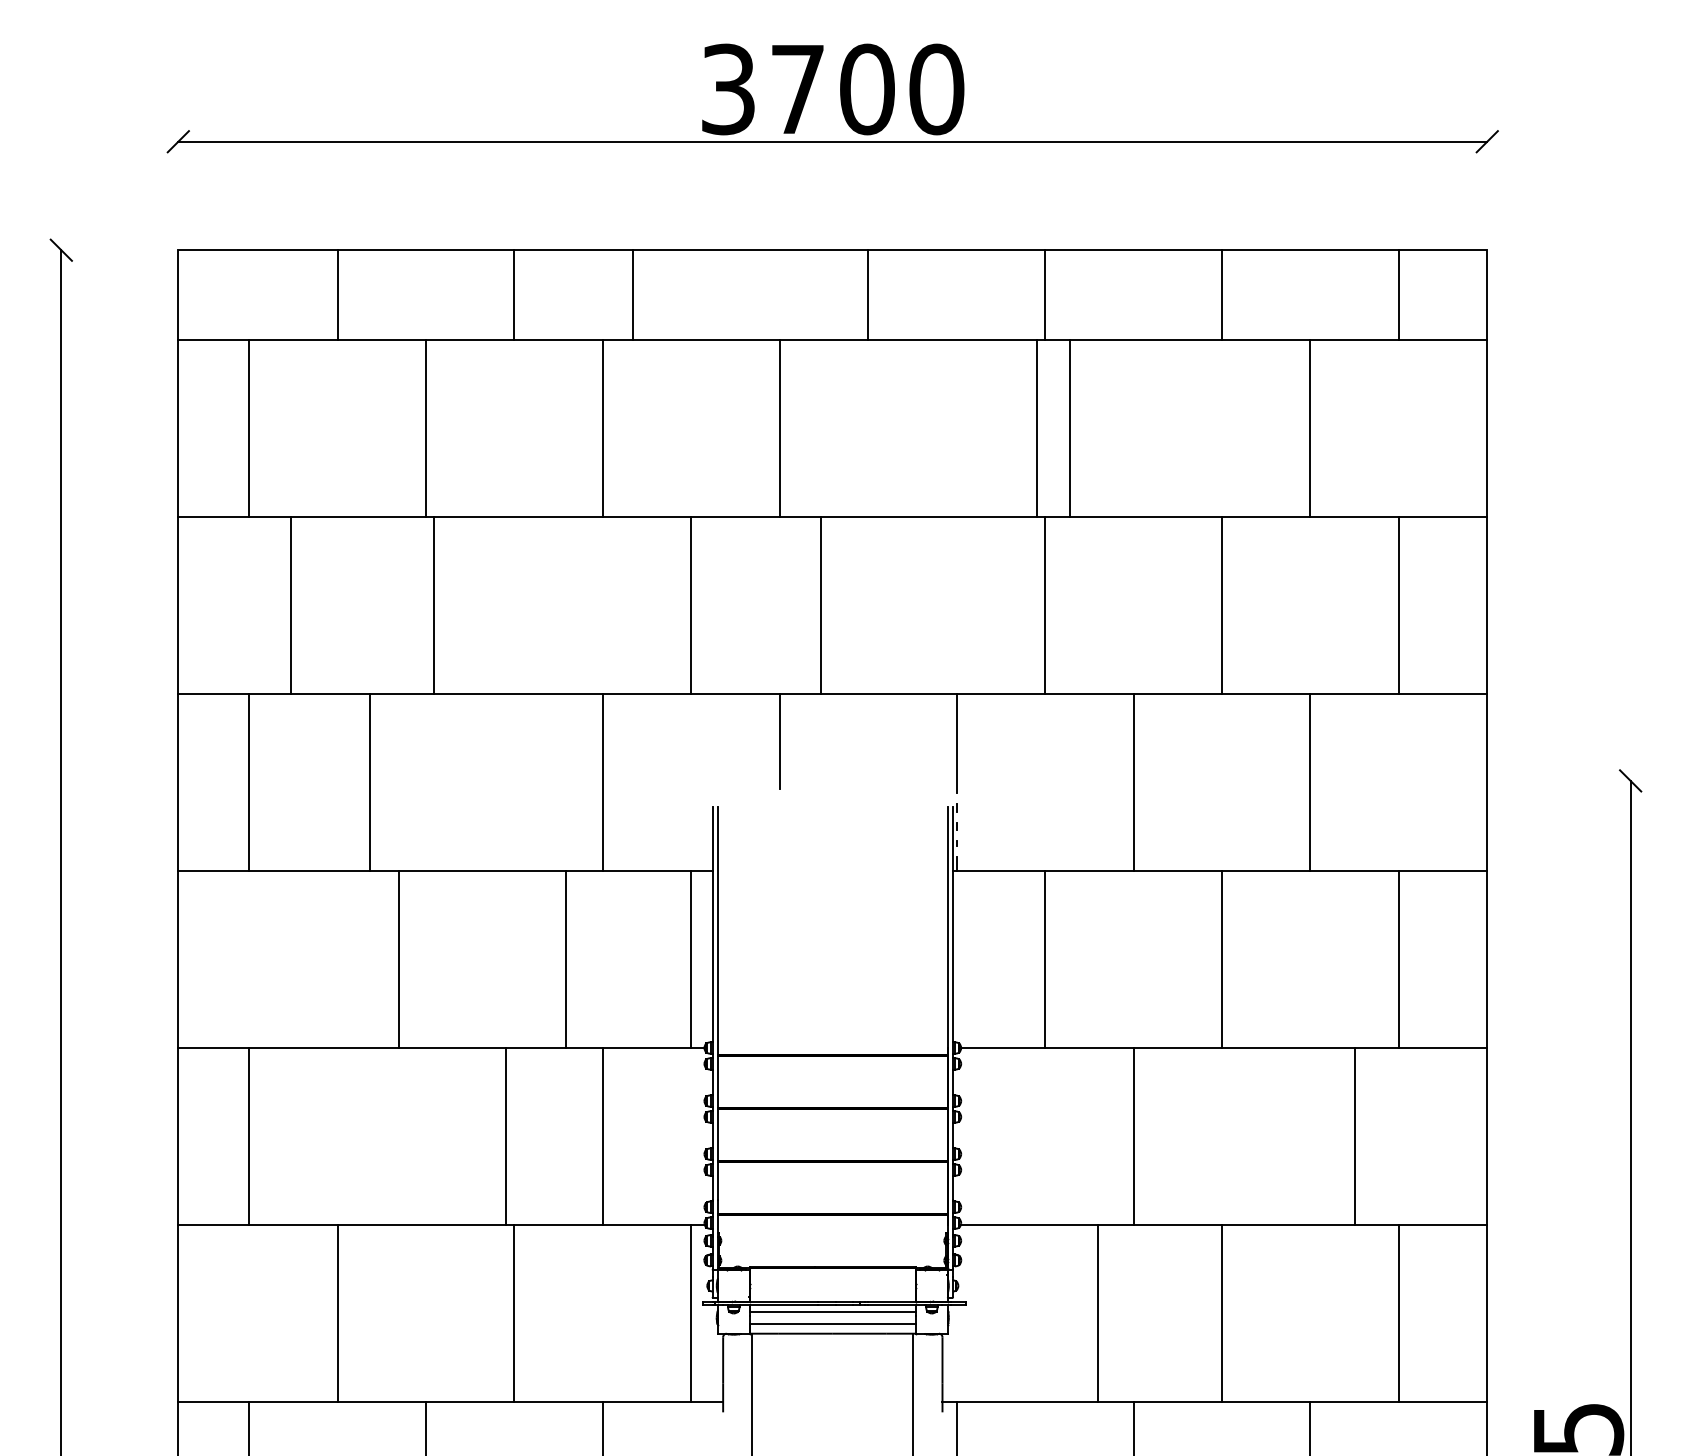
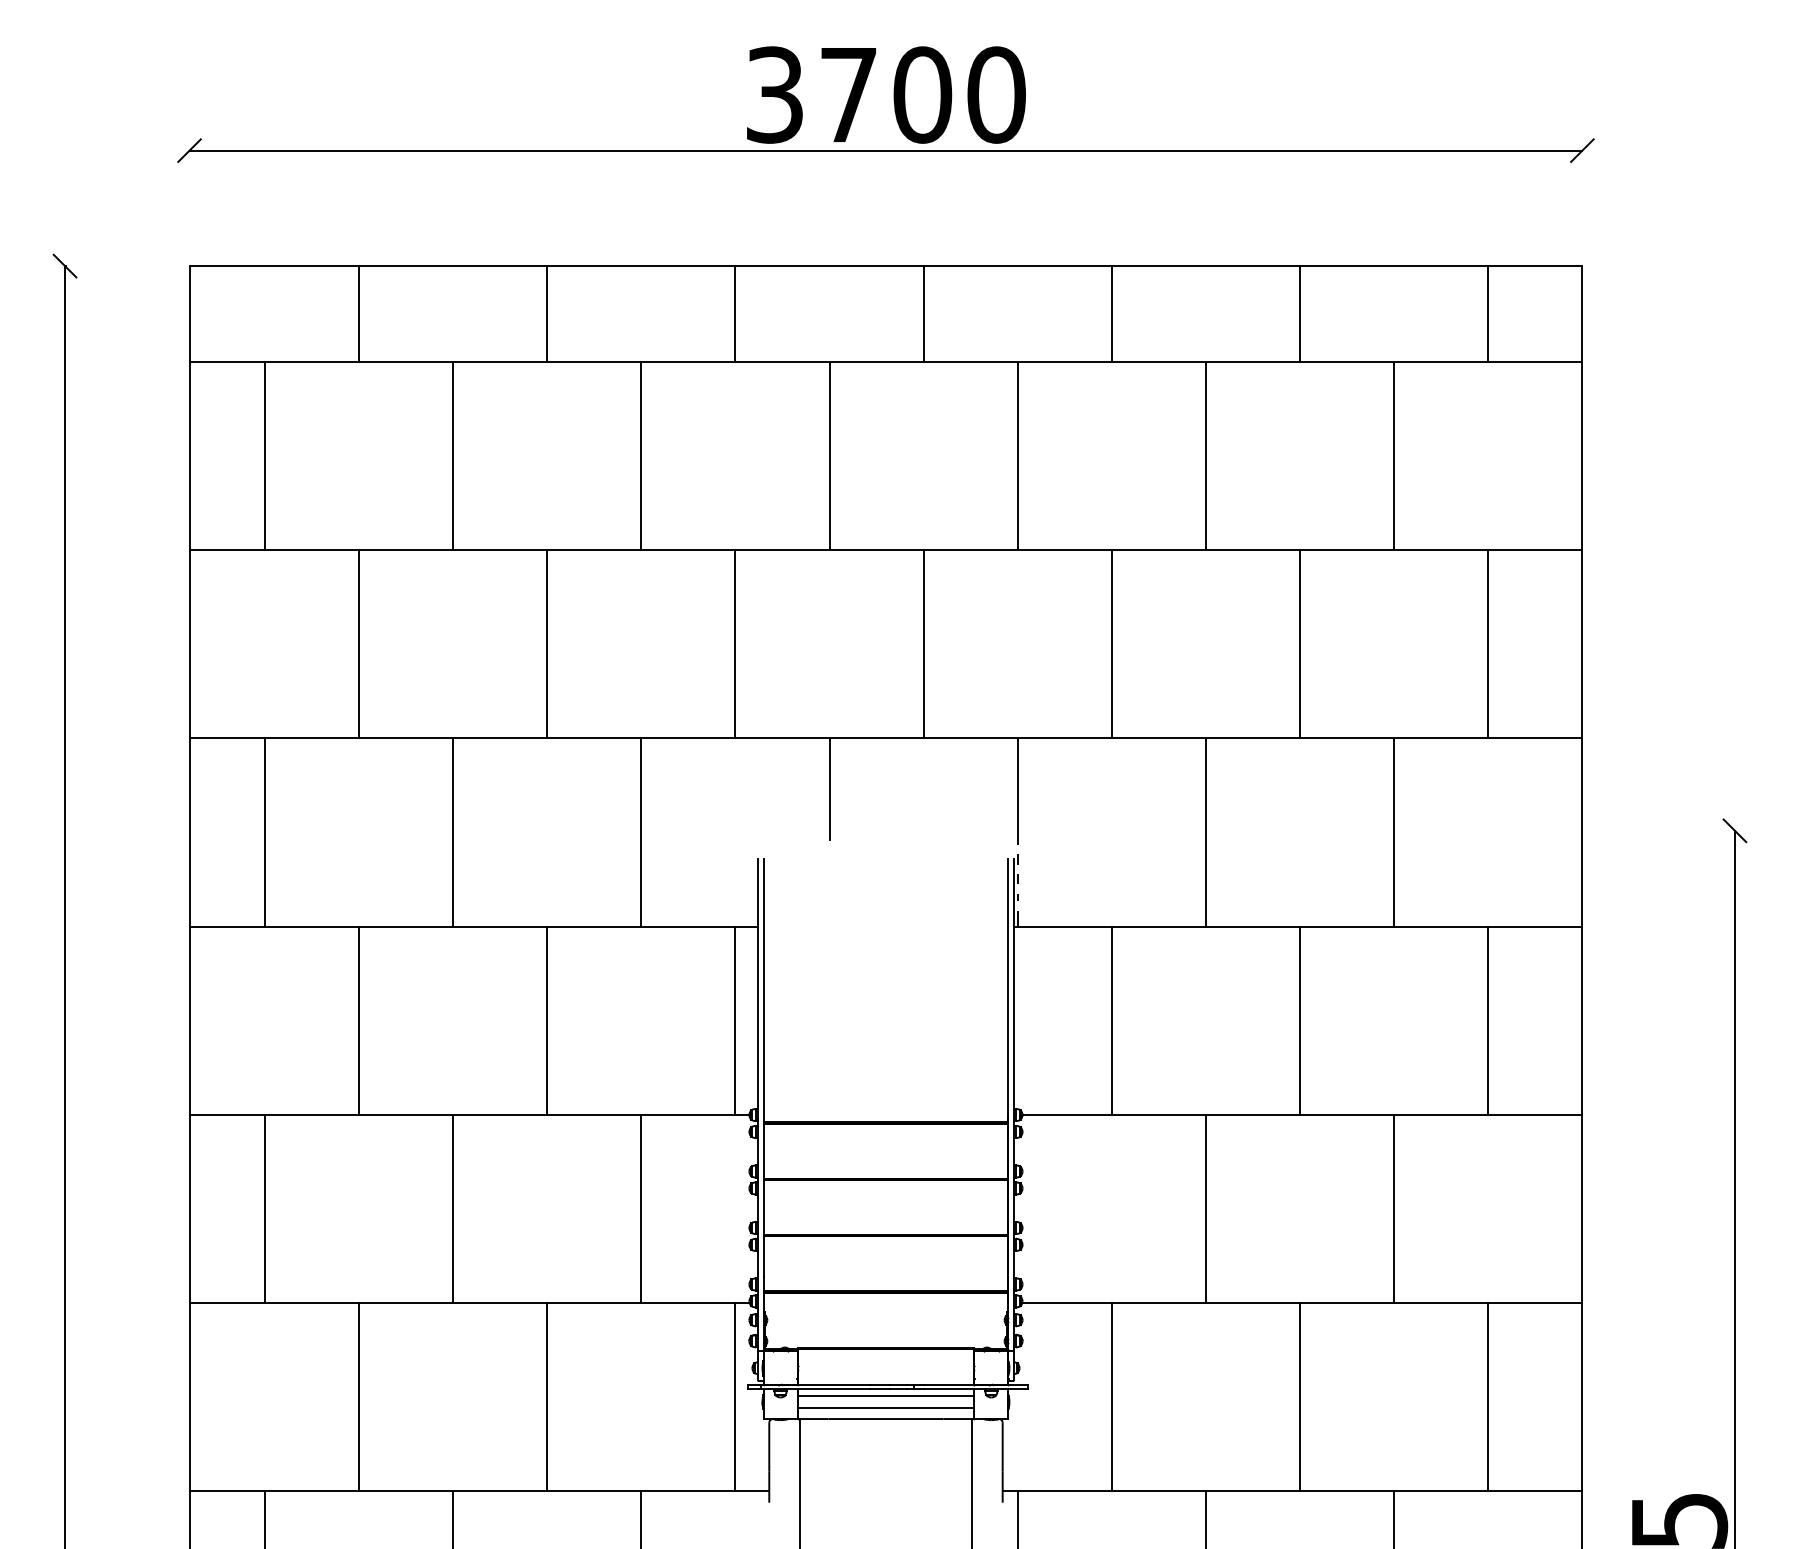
line: (633, 295) -> (735, 314), moved
line: (1036, 428) -> (1017, 455), moved
line: (1069, 428) -> (1205, 455), moved
line: (290, 605) -> (358, 644), moved
line: (434, 605) -> (547, 644), moved
line: (821, 605) -> (923, 644), moved
line: (369, 782) -> (452, 832), moved
line: (398, 959) -> (358, 1020), moved
line: (566, 959) -> (547, 1020), moved
line: (505, 1135) -> (452, 1208), moved
line: (1355, 1135) -> (1394, 1208), moved
line: (1098, 1312) -> (1112, 1396), moved

